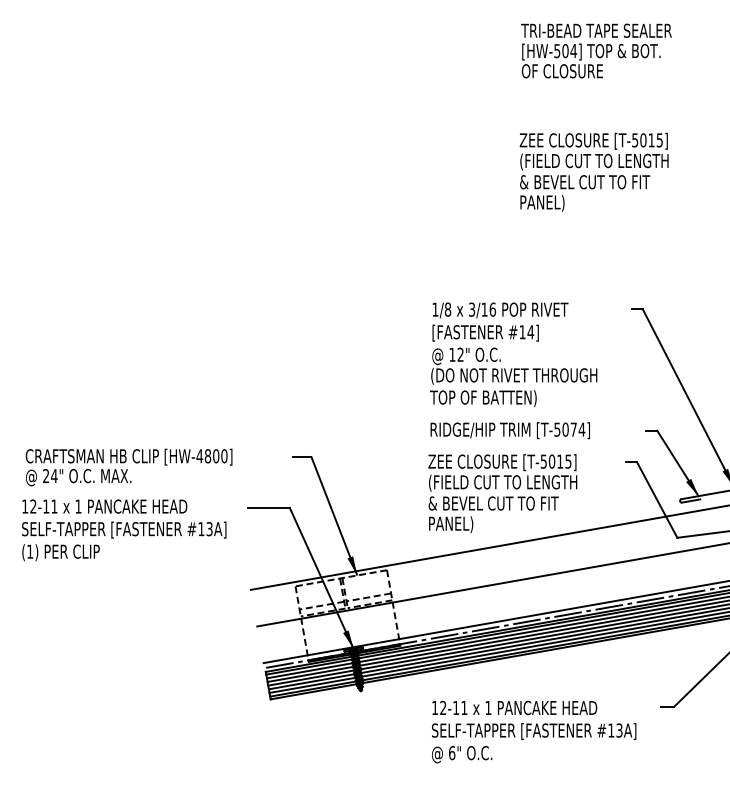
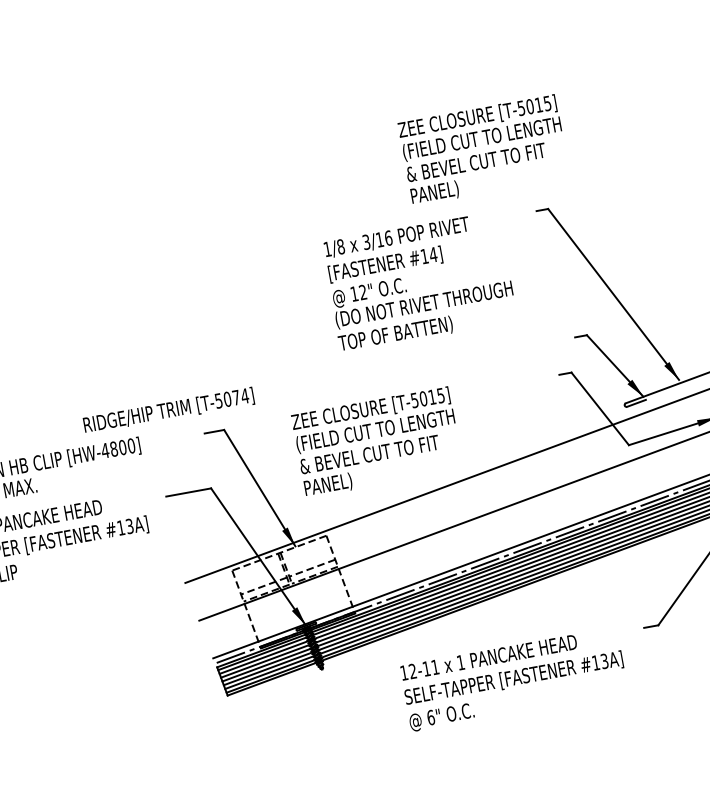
text: (593, 171) -> (483, 149), moved
text: (509, 430) -> (168, 411), moved
text: (502, 493) -> (376, 442), moved

